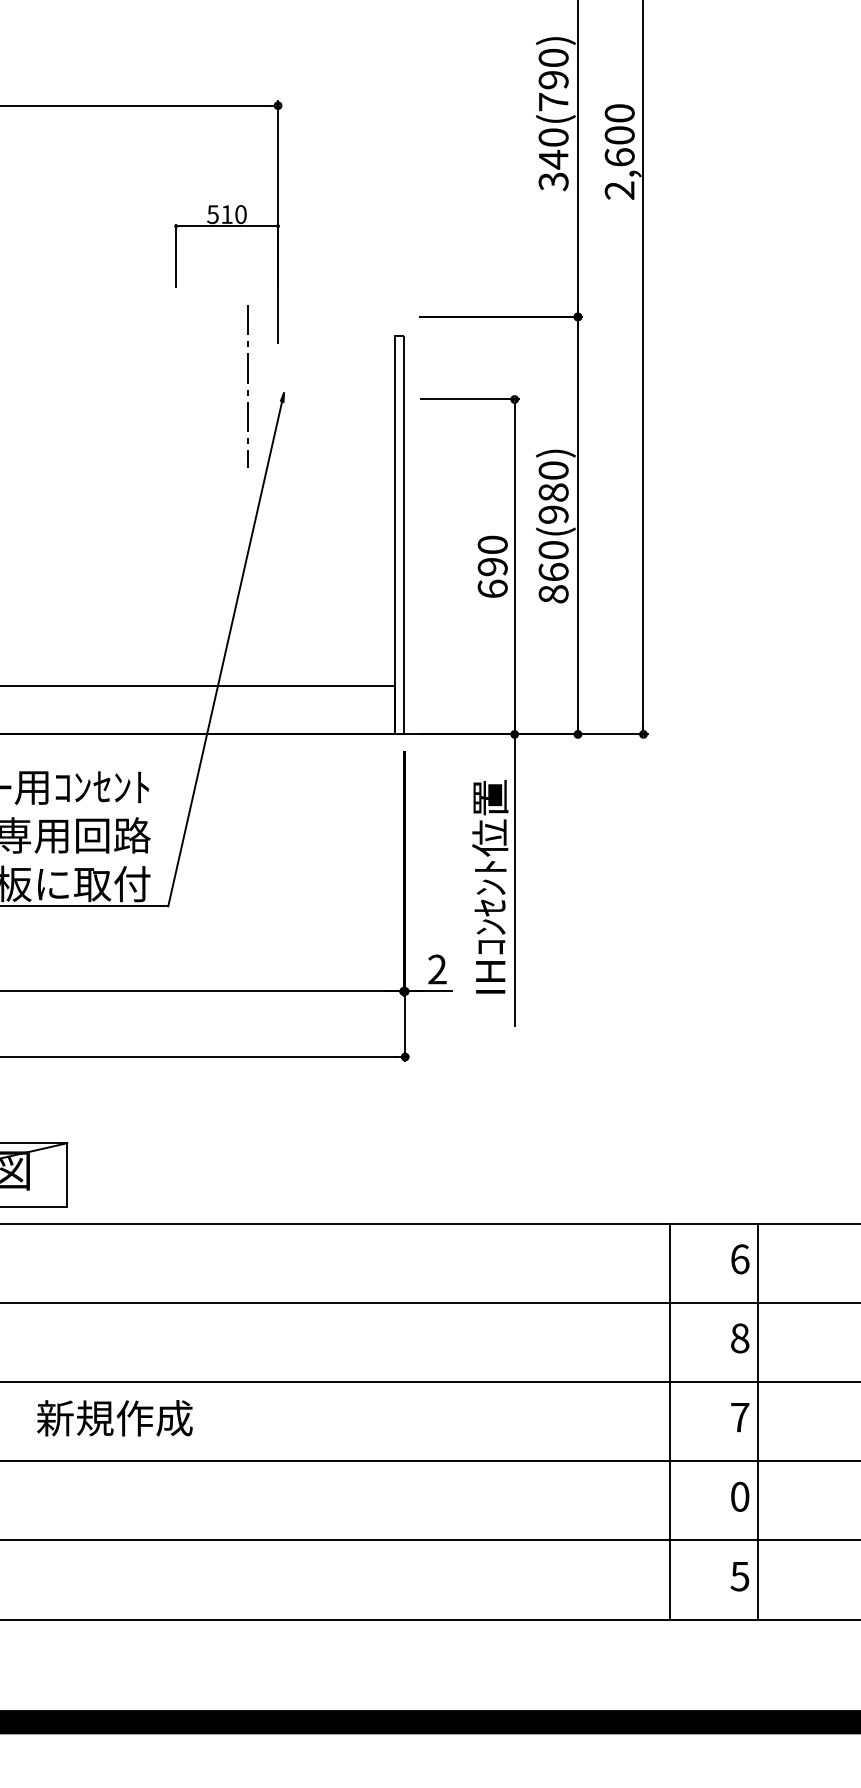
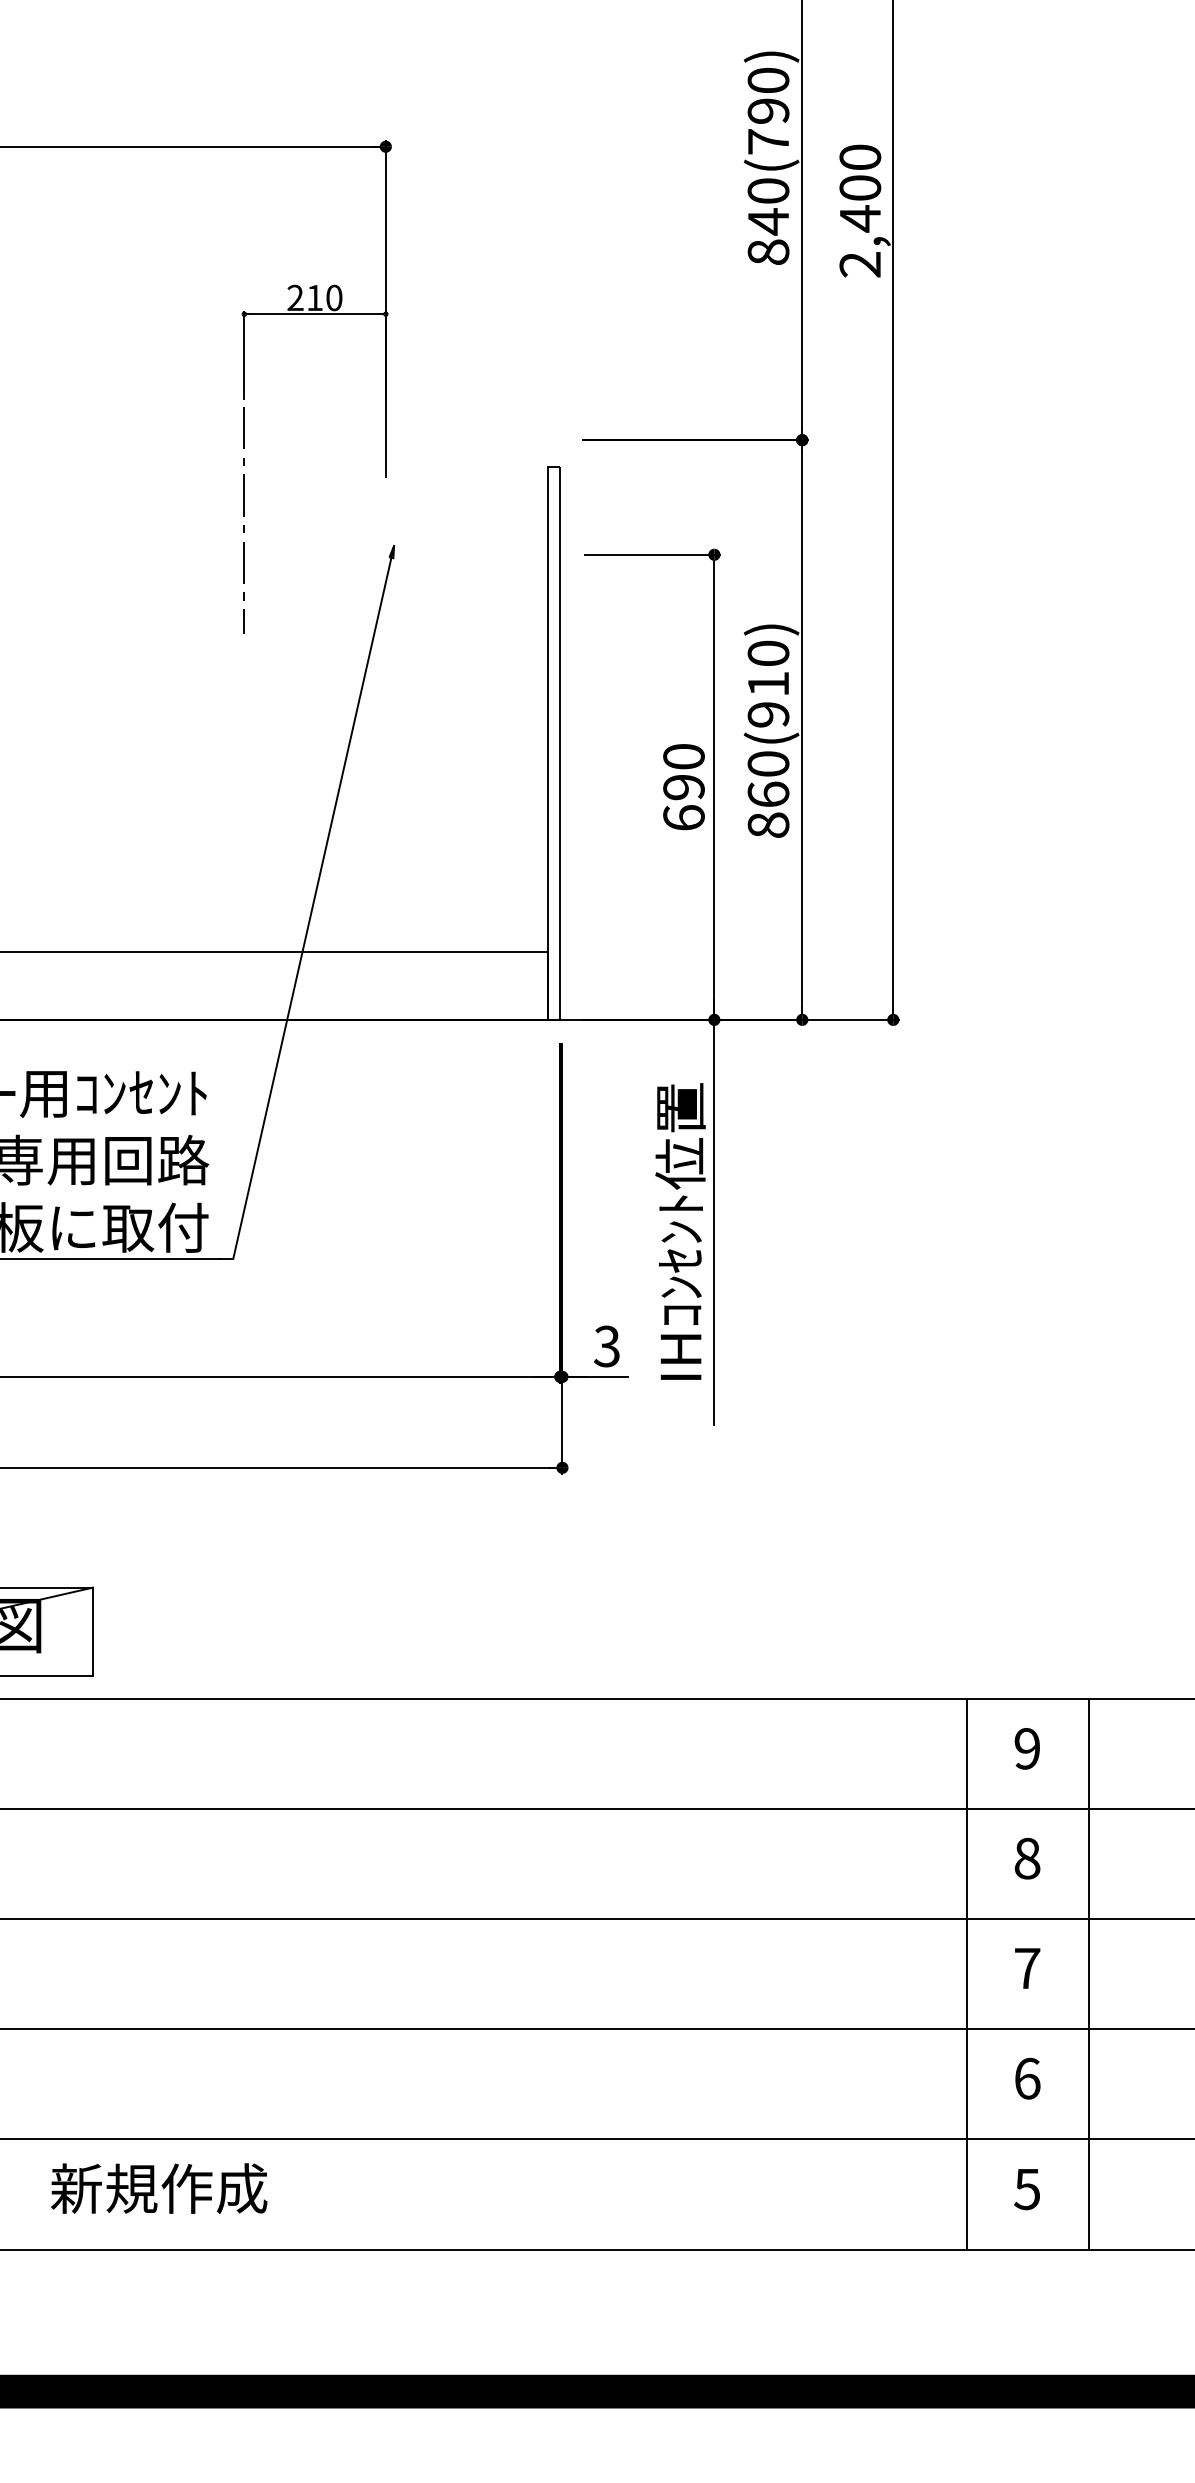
text: (619, 157) -> (860, 218), 2,600 -> 2,400
text: (553, 181) -> (768, 252), 340(790) -> 840(790)
text: (213, 214) -> (295, 297), 510 -> 210
line: (247, 383) -> (243, 516), moved
text: (553, 492) -> (768, 683), 860(980) -> 860(910)
text: (436, 969) -> (606, 1346), 2 -> 3
text: (740, 1259) -> (1027, 1748), 6 -> 9
text: (115, 1418) -> (159, 2188), moved
line: (669, 1421) -> (966, 1974), moved
line: (757, 1421) -> (1088, 1974), moved
text: (740, 1496) -> (1027, 2078), 0 -> 6

